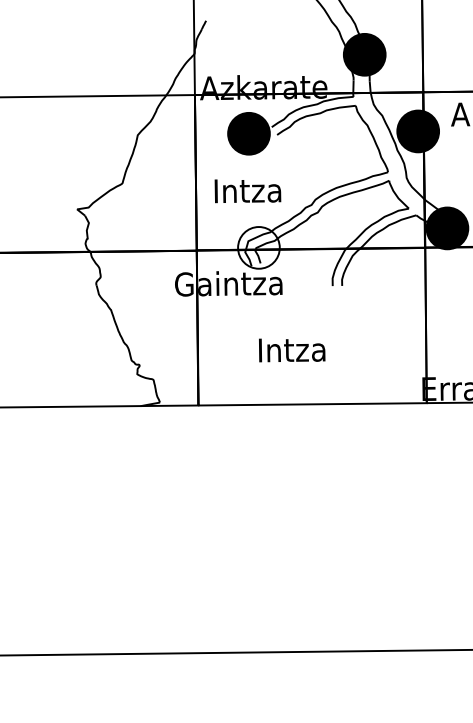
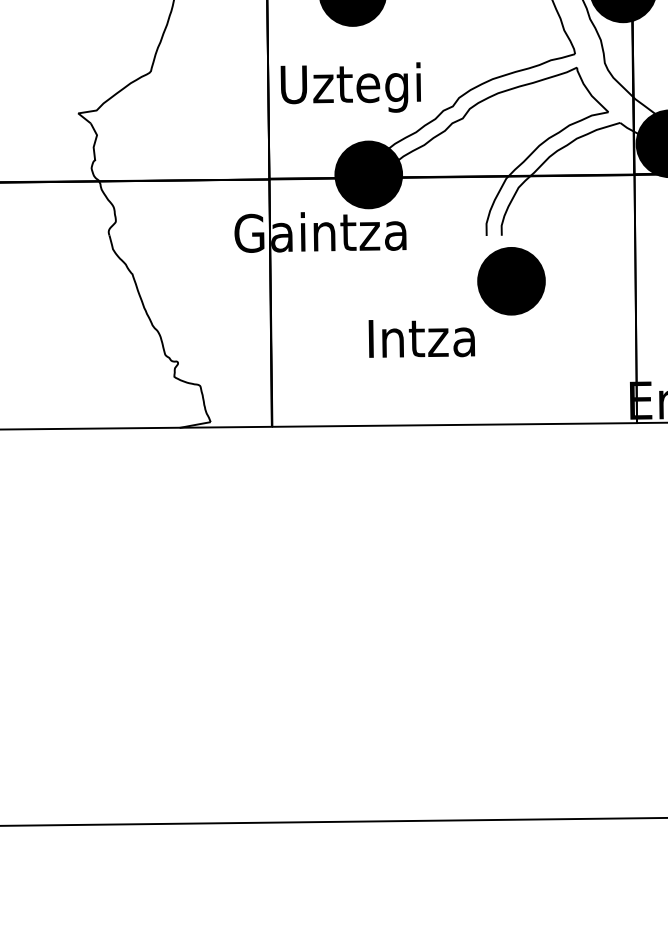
text: (247, 192) -> (350, 86), Intza -> Uztegi
fill: (258, 247) -> (368, 174), added
part: (347, 314) -> (510, 281), added

